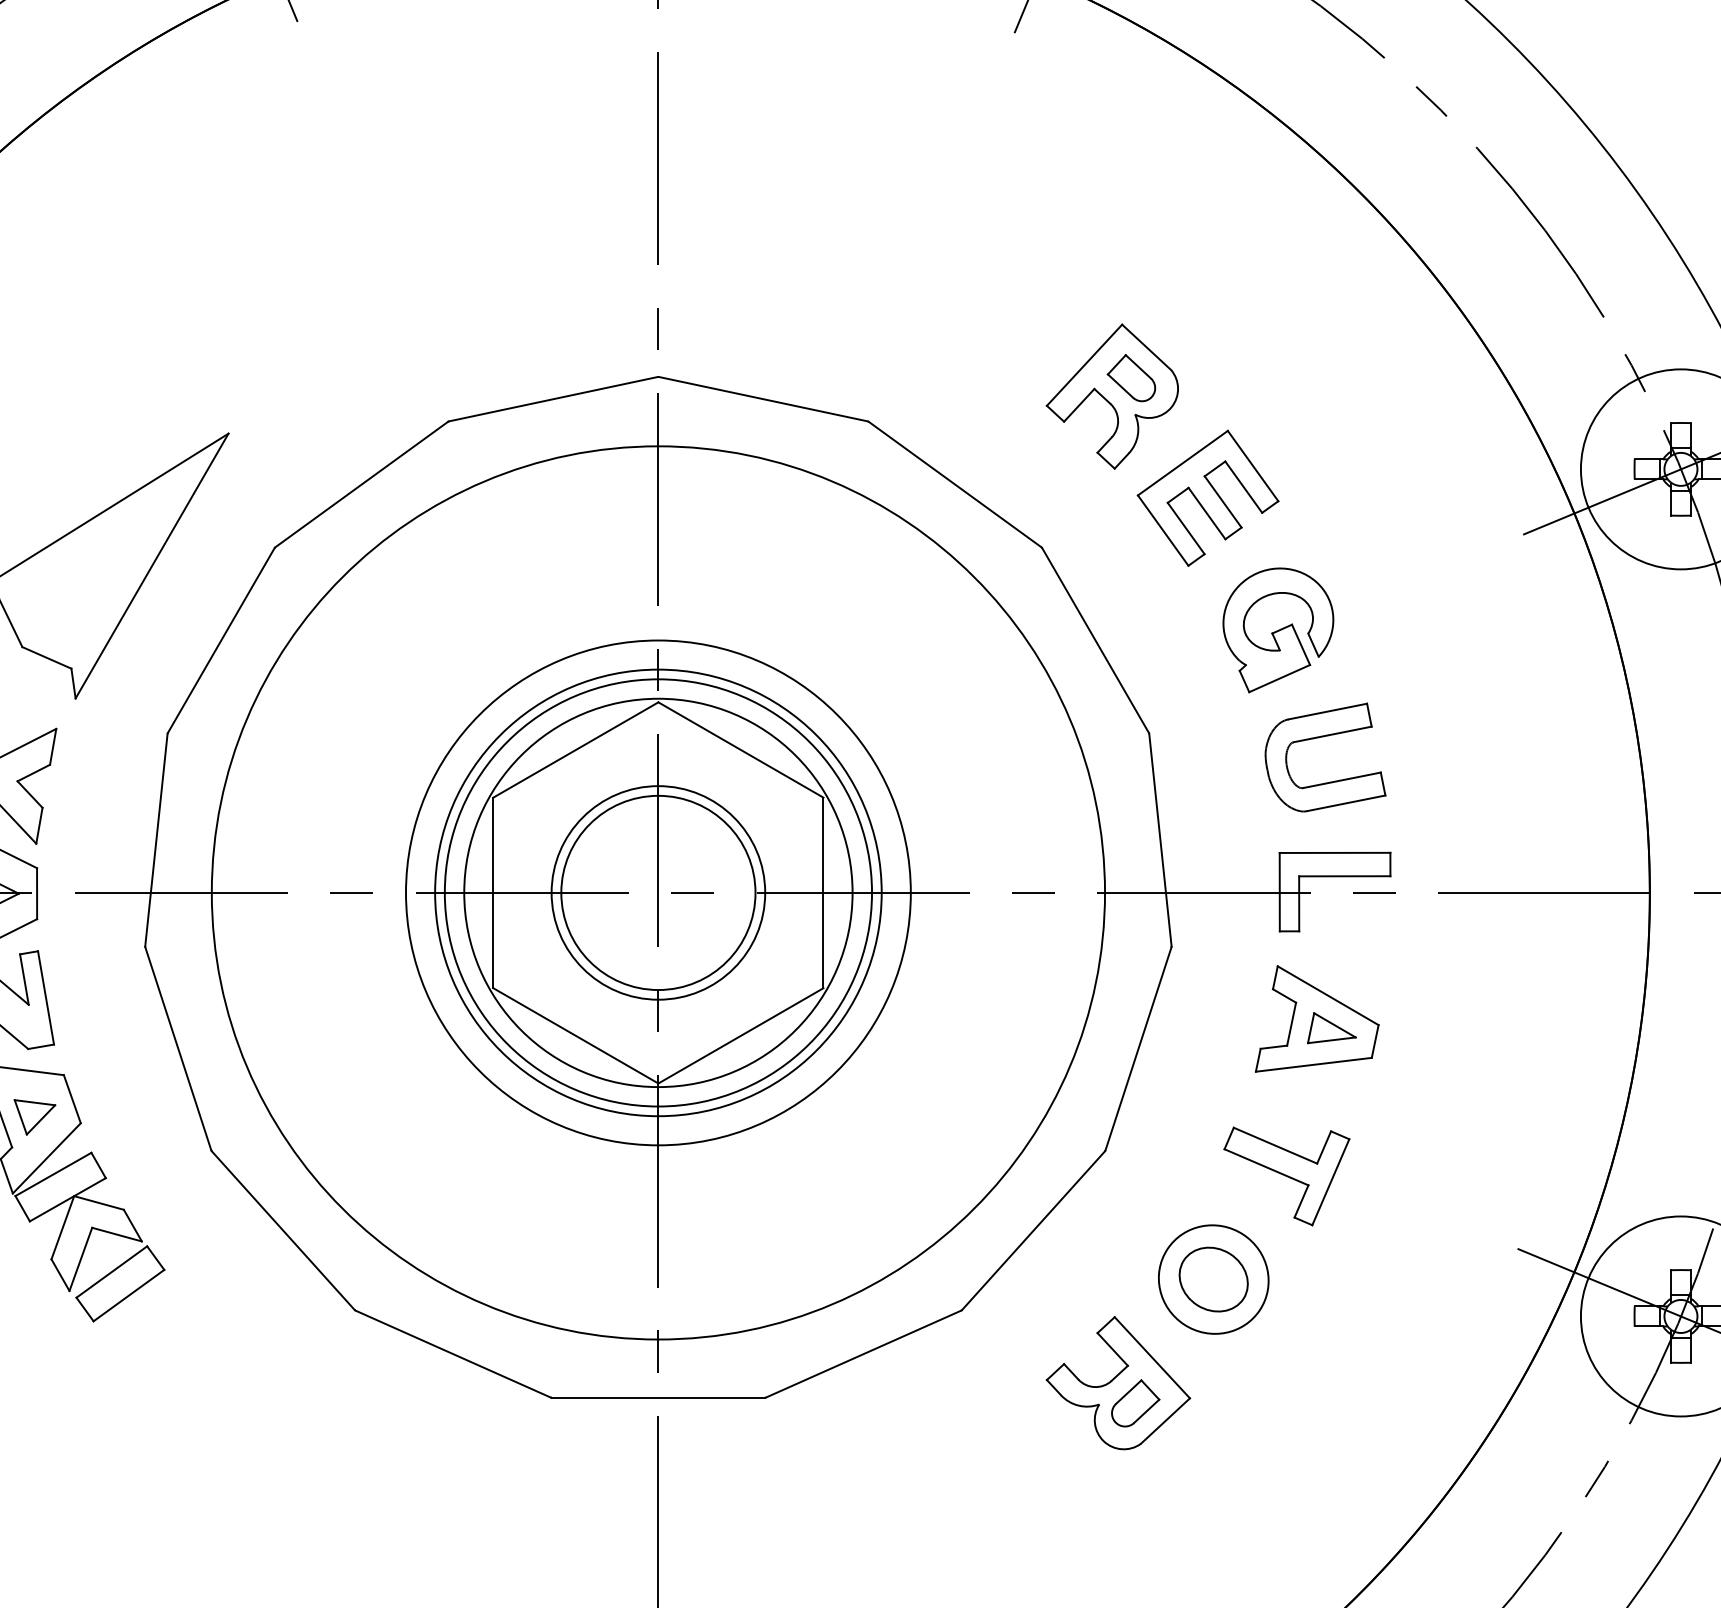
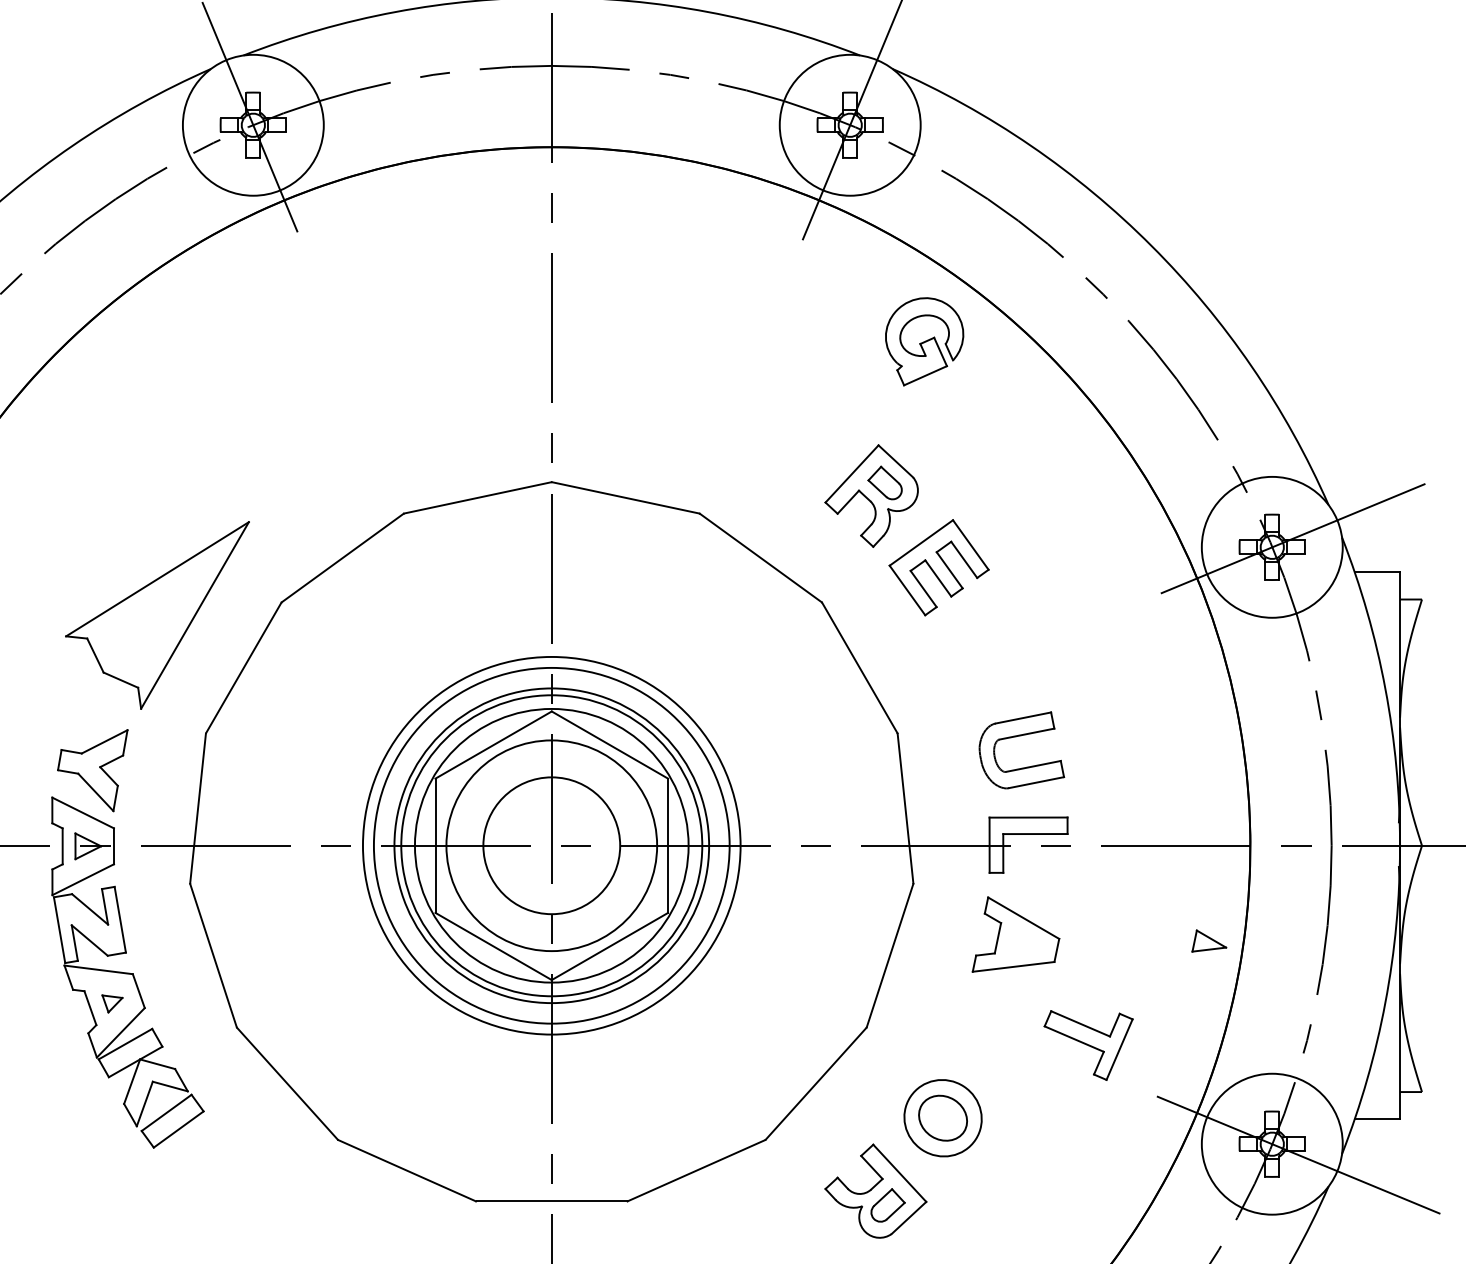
part: (1278, 629) -> (924, 341), moved
circle: (658, 892) -> (551, 845), size x0.6
circle: (658, 892) -> (551, 845), size x1.4
part: (1332, 1027) -> (1209, 940), moved
part: (34, 1116) -> (112, 1003), size x0.7
part: (1286, 1176) -> (1088, 1045), moved

